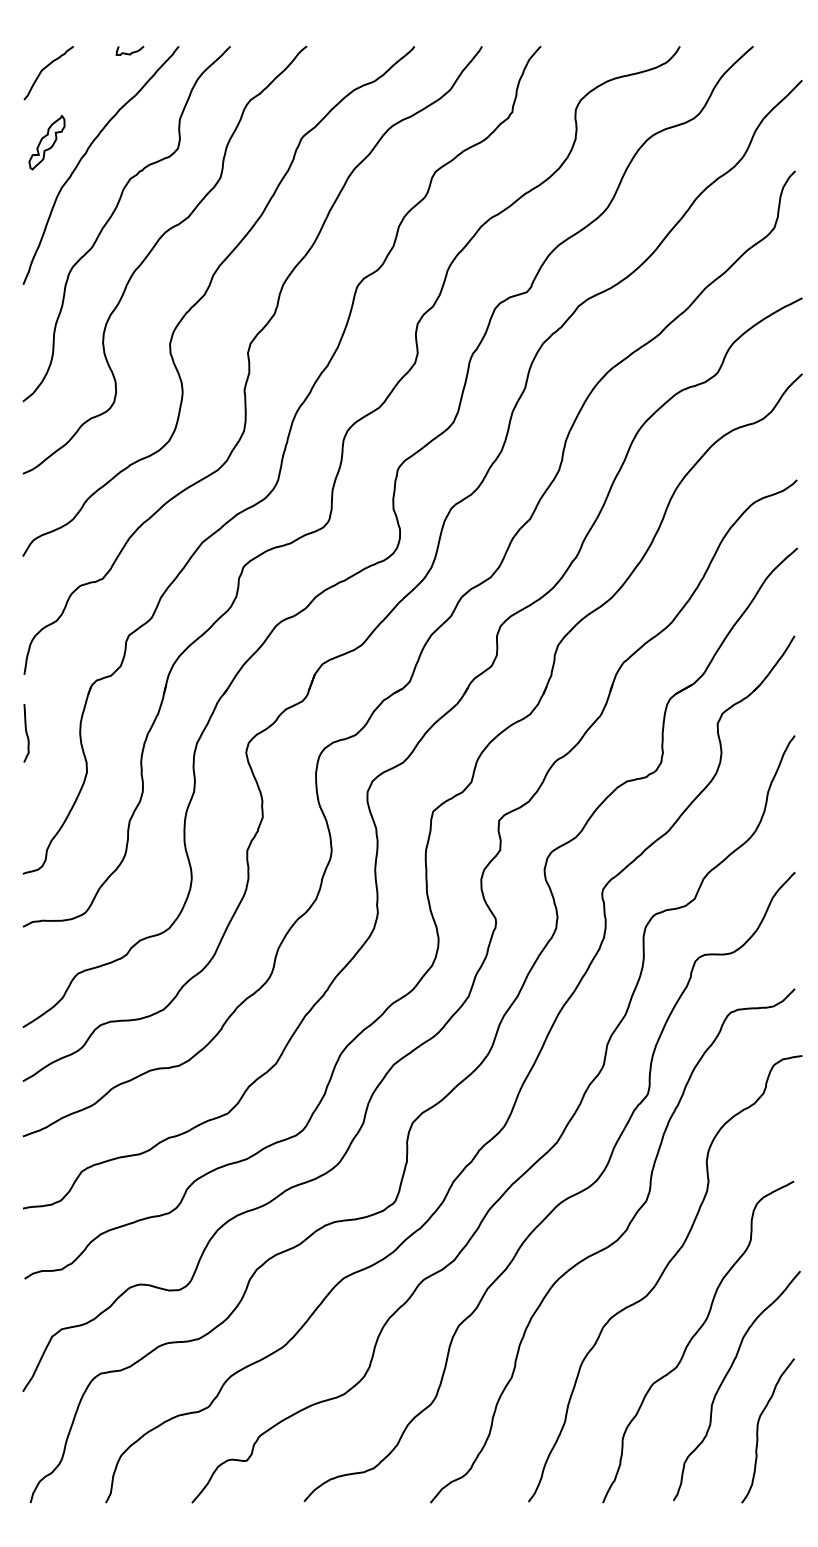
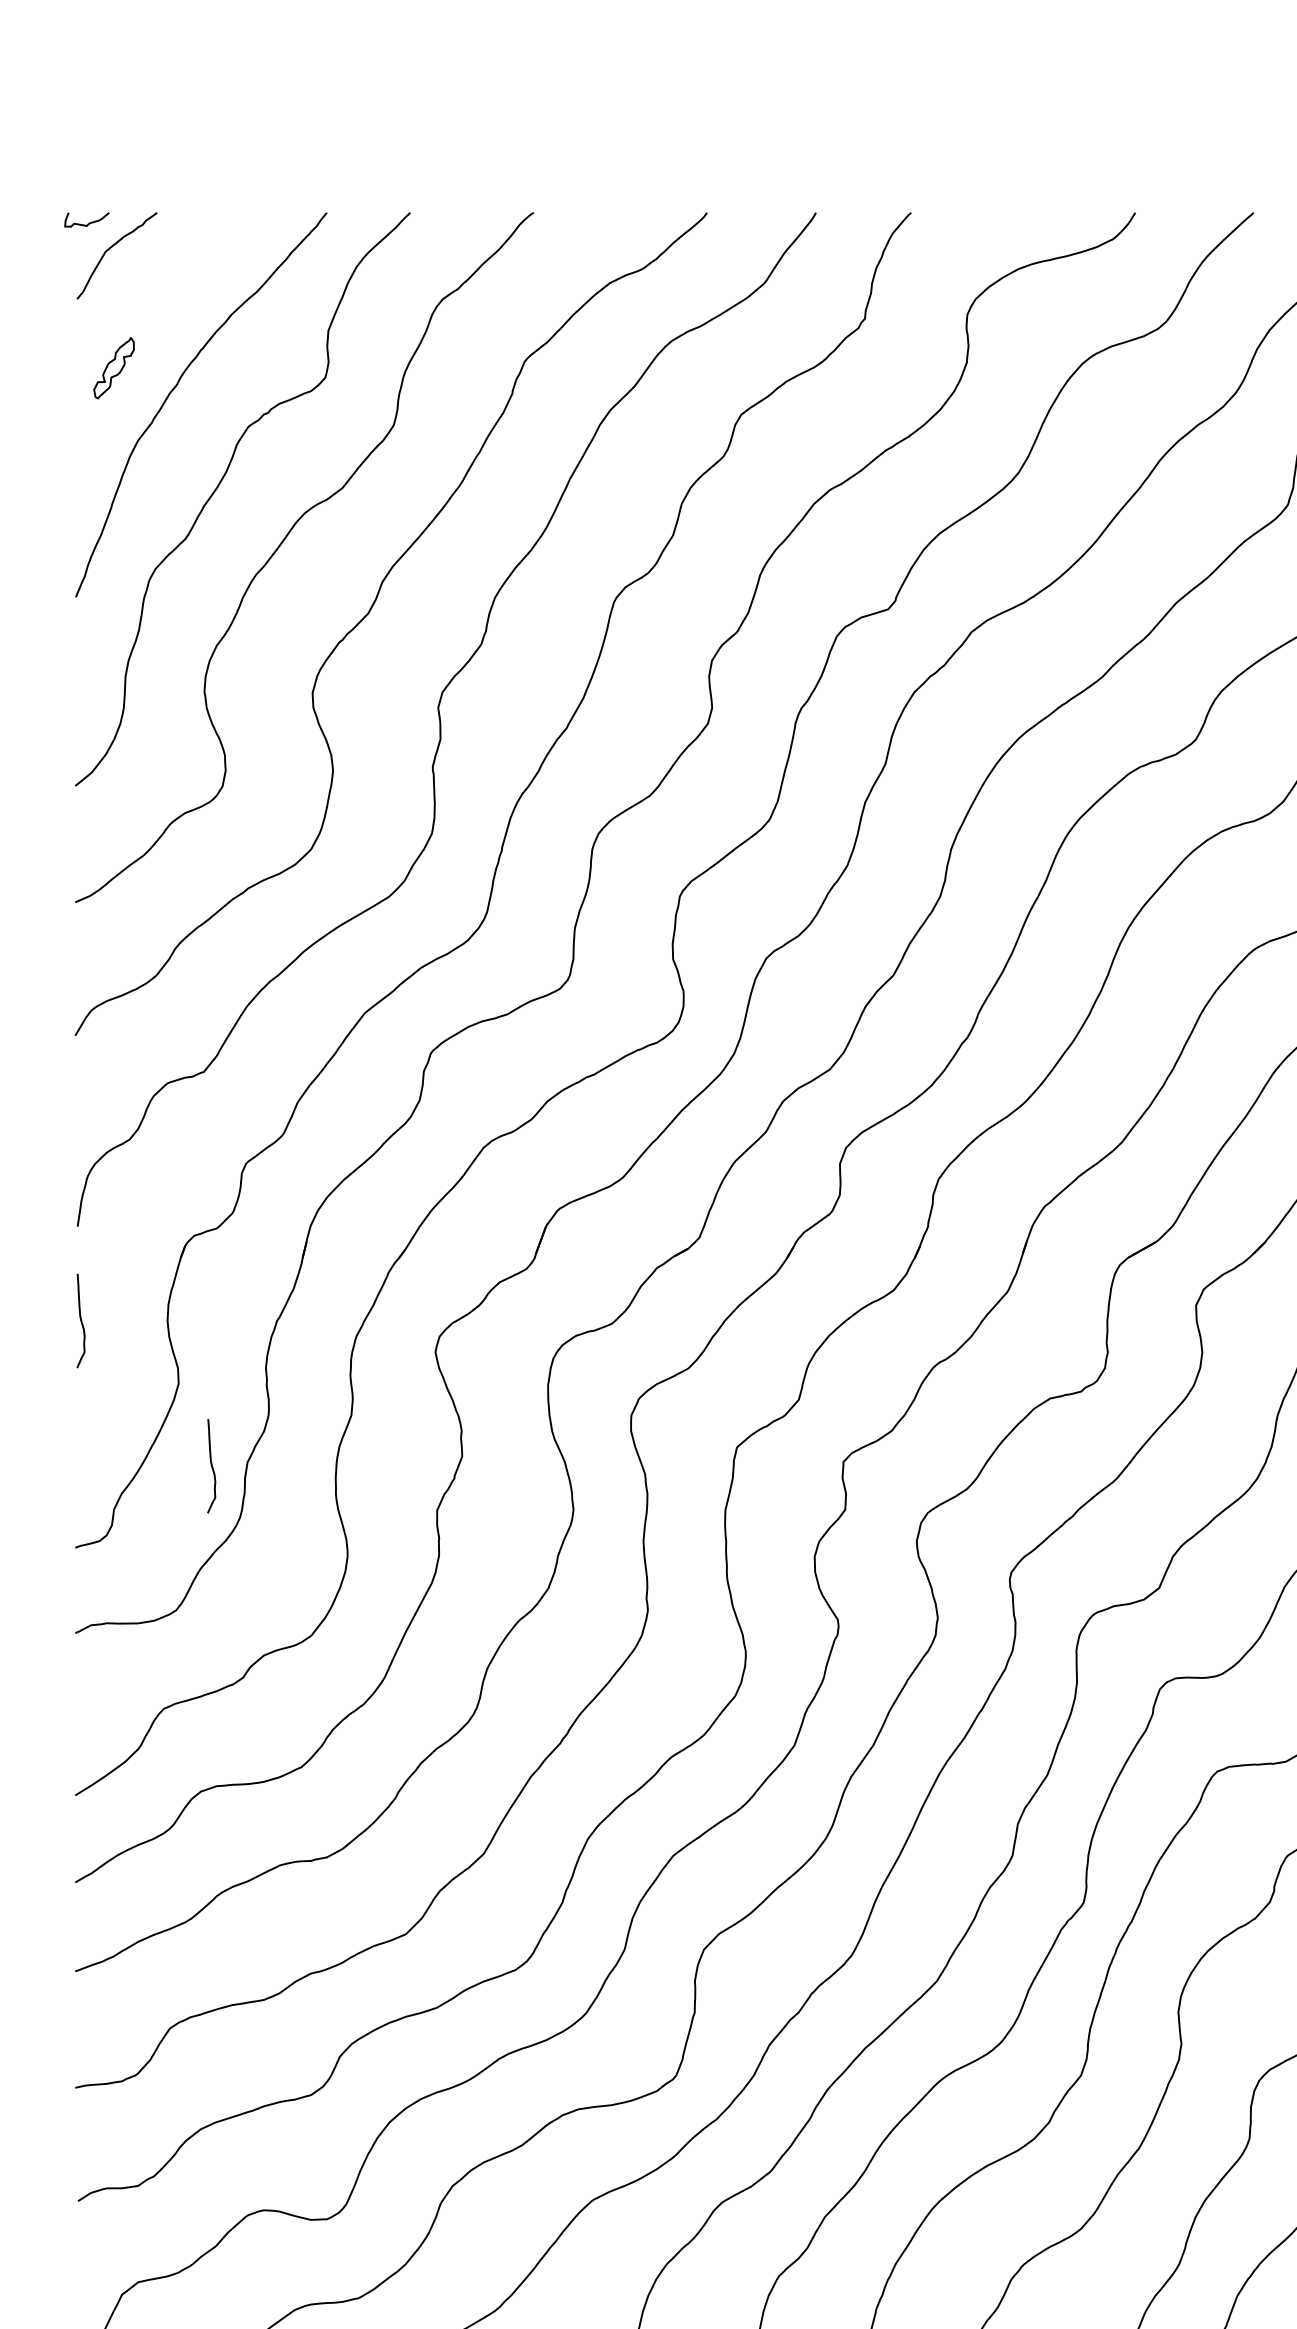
curve: (130, 52) -> (87, 222), moved
part: (46, 142) -> (113, 367), size x0.7
curve: (107, 823) -> (211, 1466), added

